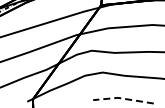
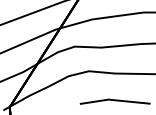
line: (122, 98) -> (113, 100), dashed -> solid

